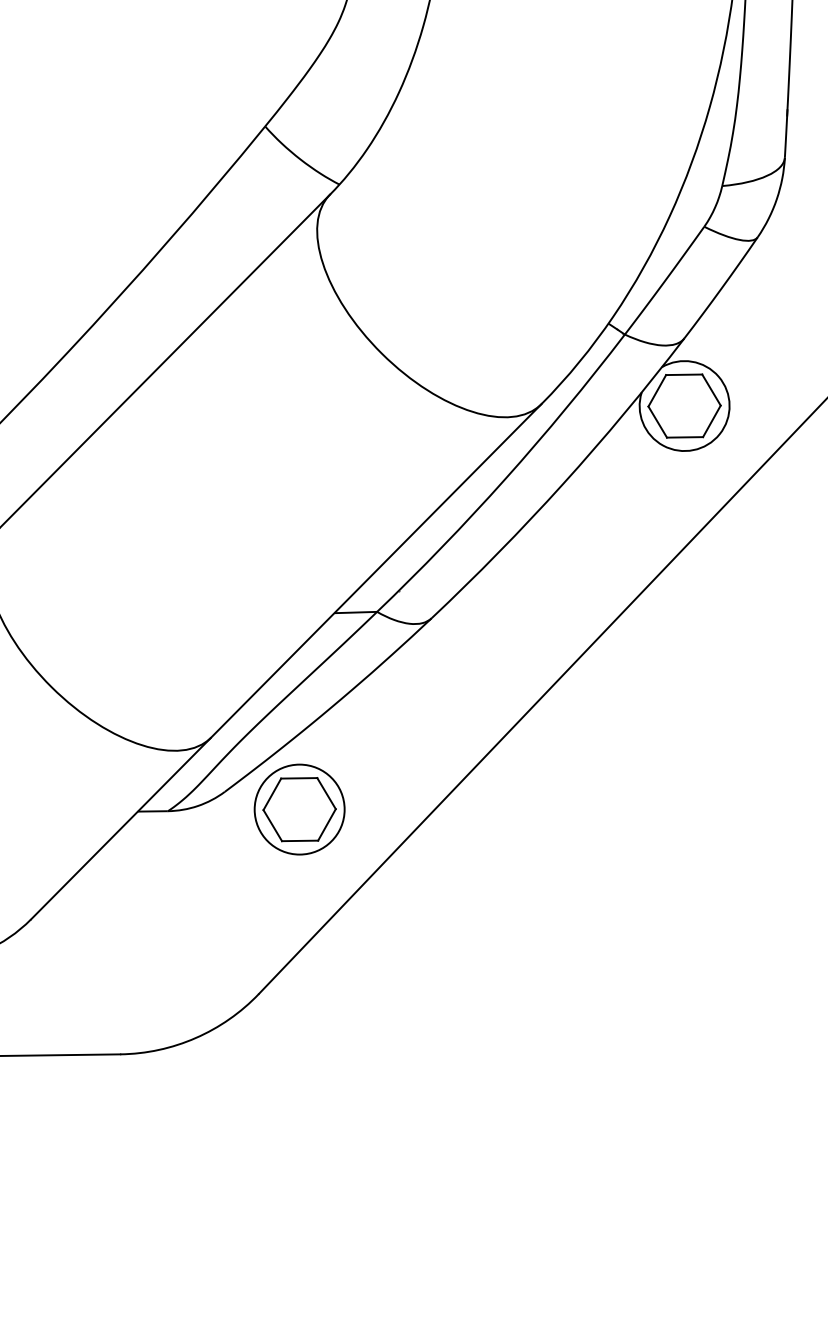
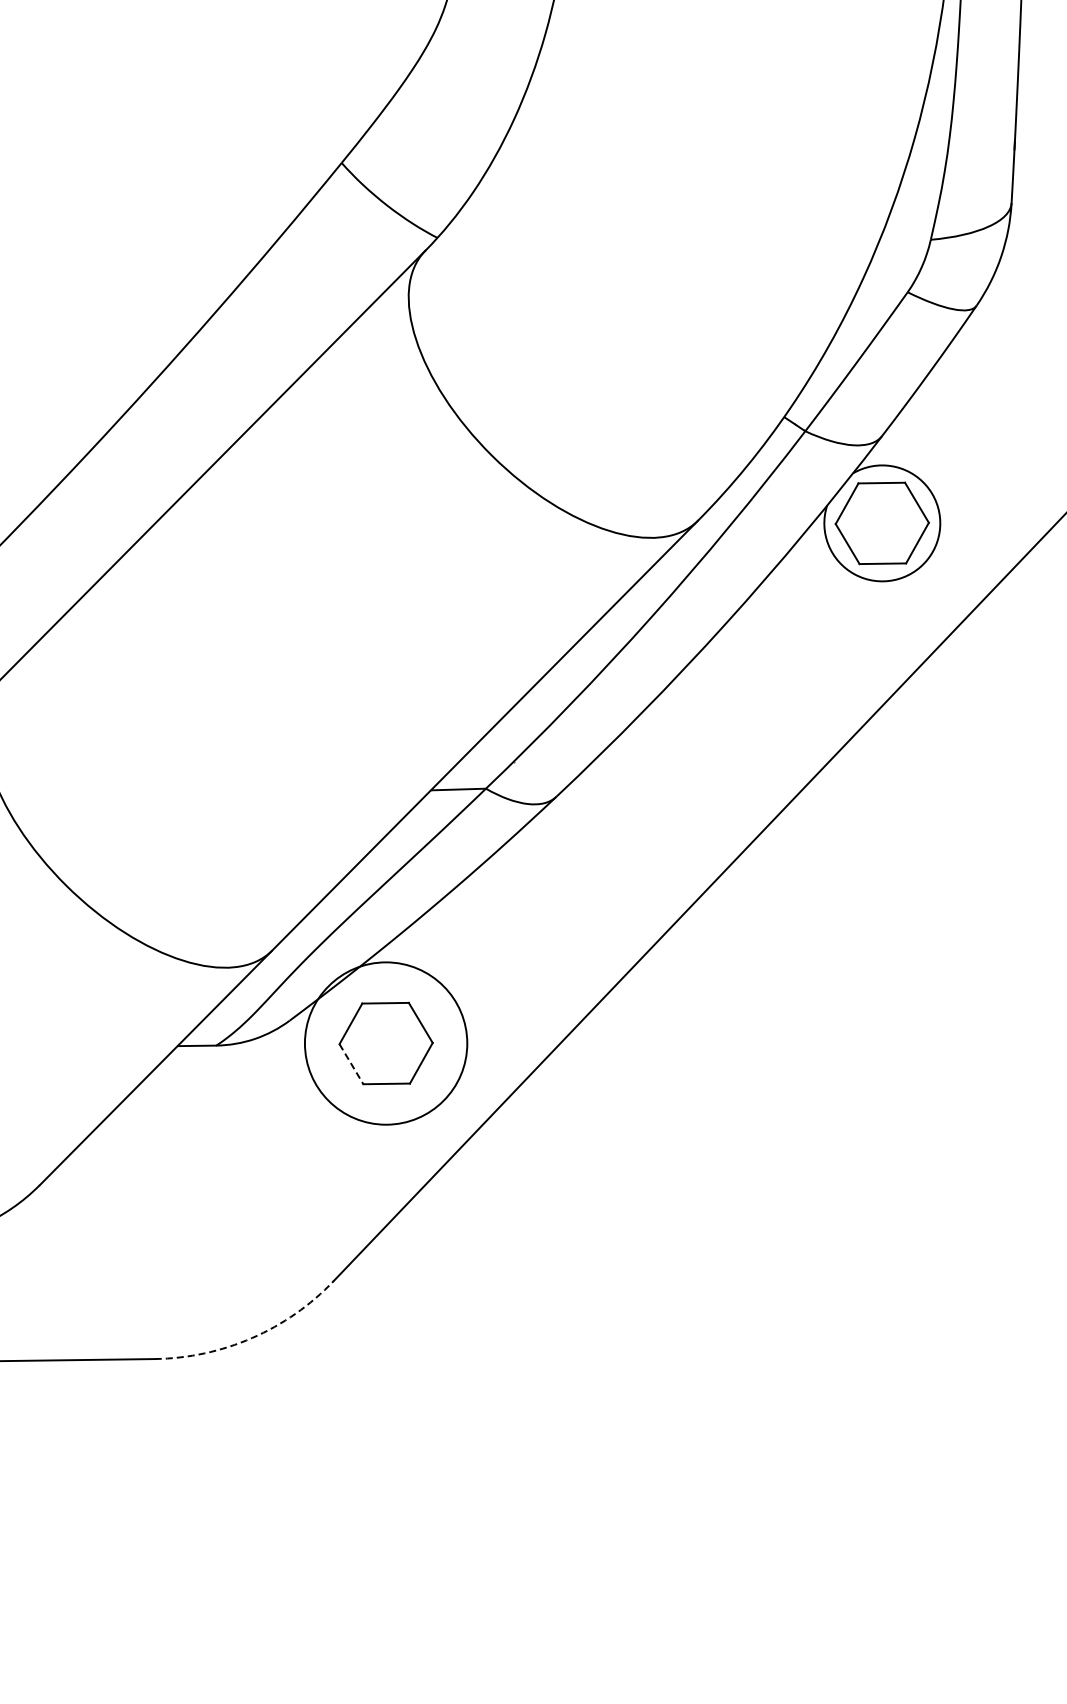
circle: (299, 809) -> (386, 1043), size x1.4
line: (272, 825) -> (351, 1064), solid -> dashed
arc: (196, 1038) -> (252, 1338), solid -> dashed

